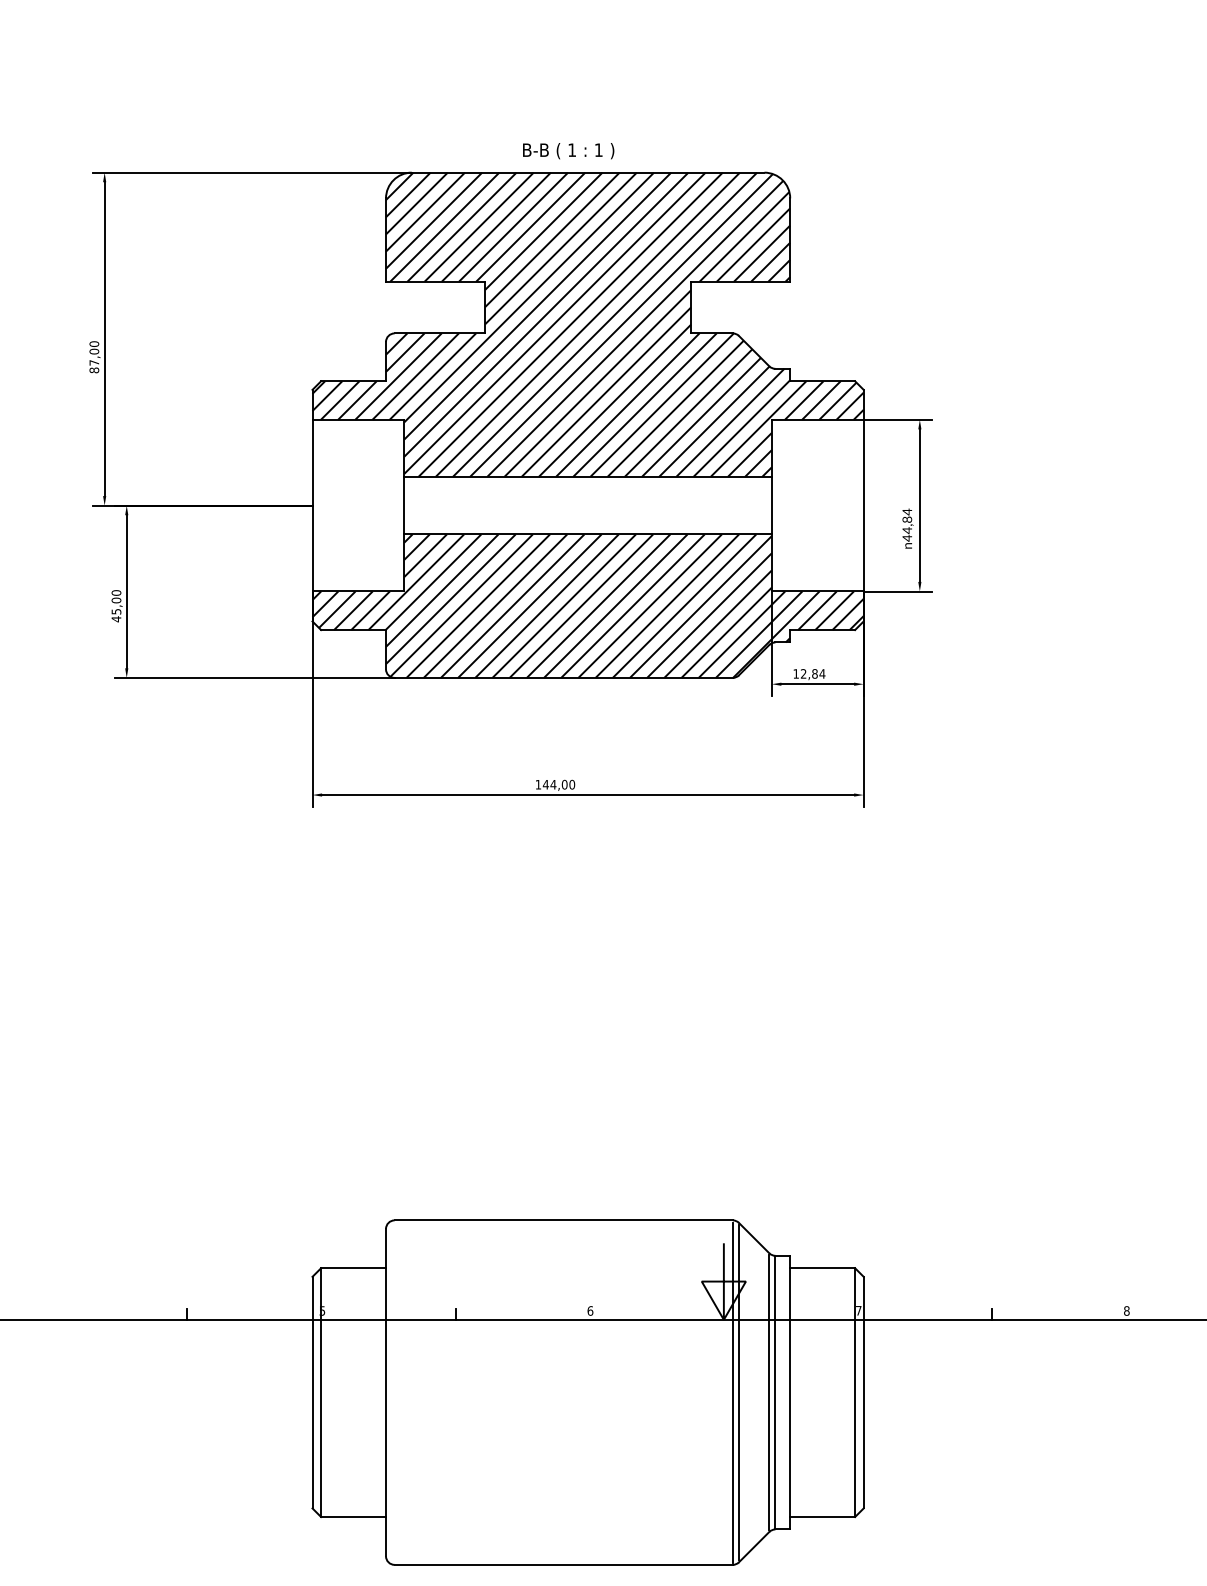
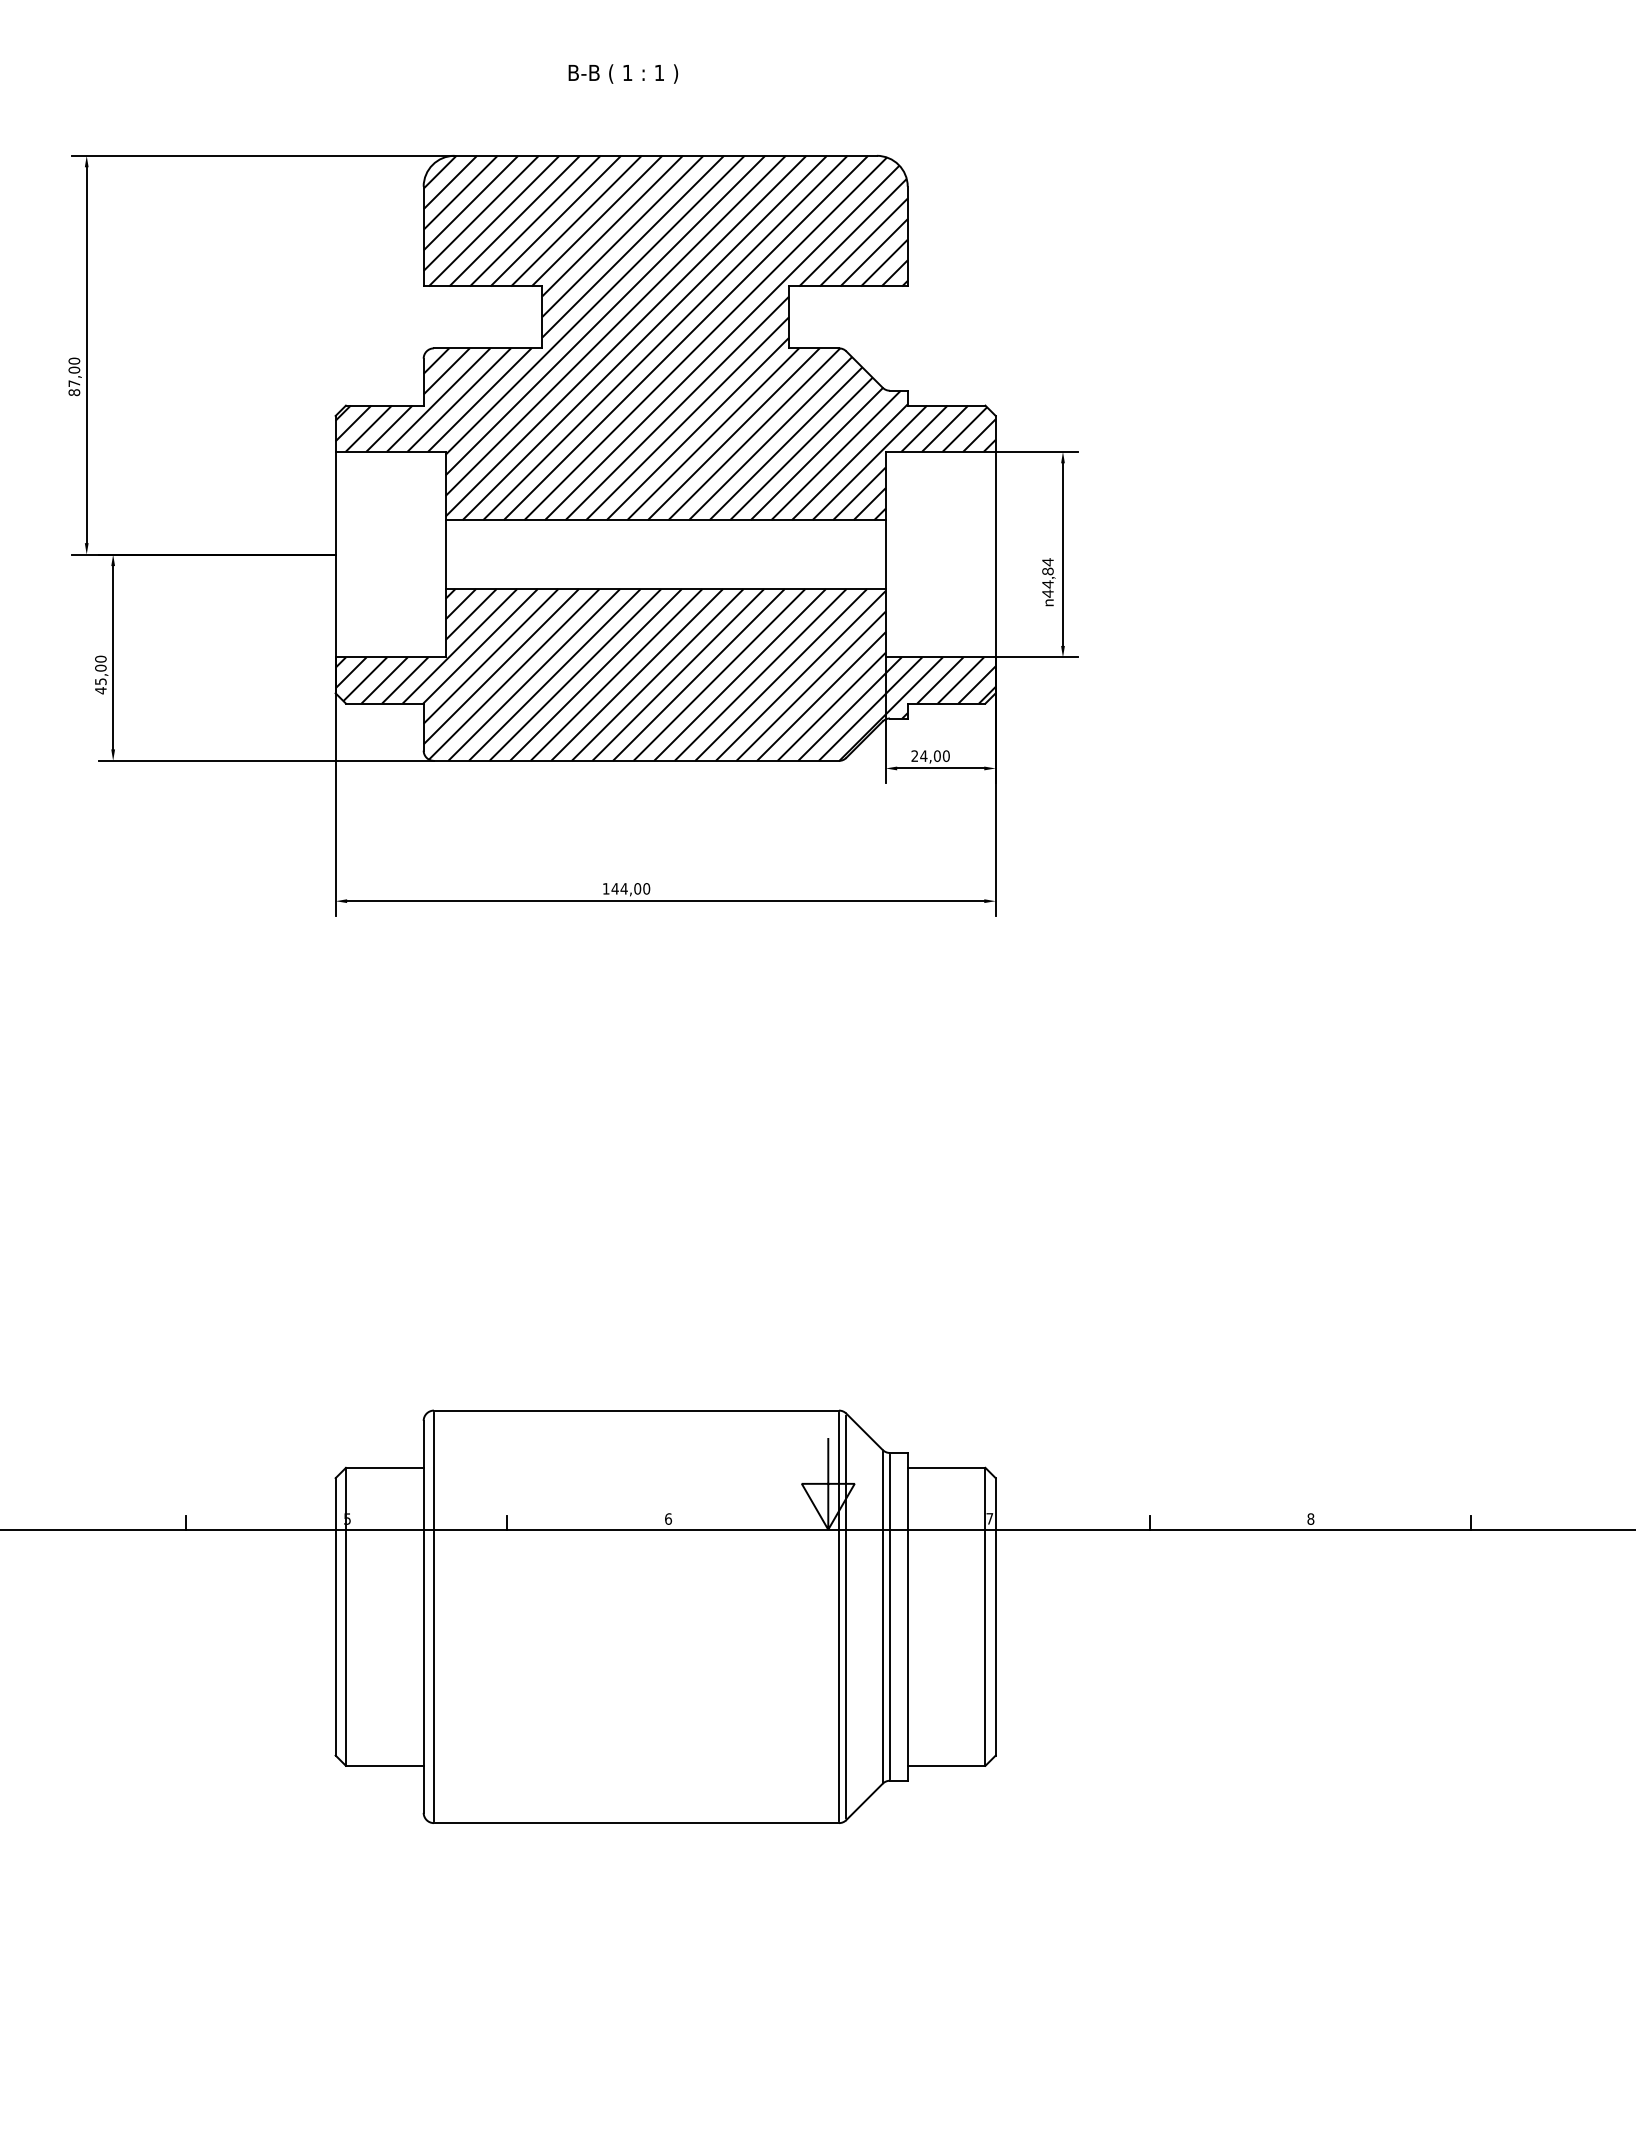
text: (567, 150) -> (622, 73), moved
text: (809, 673) -> (930, 755), 12,84 -> 24,00
line: (394, 1392) -> (433, 1616), added

